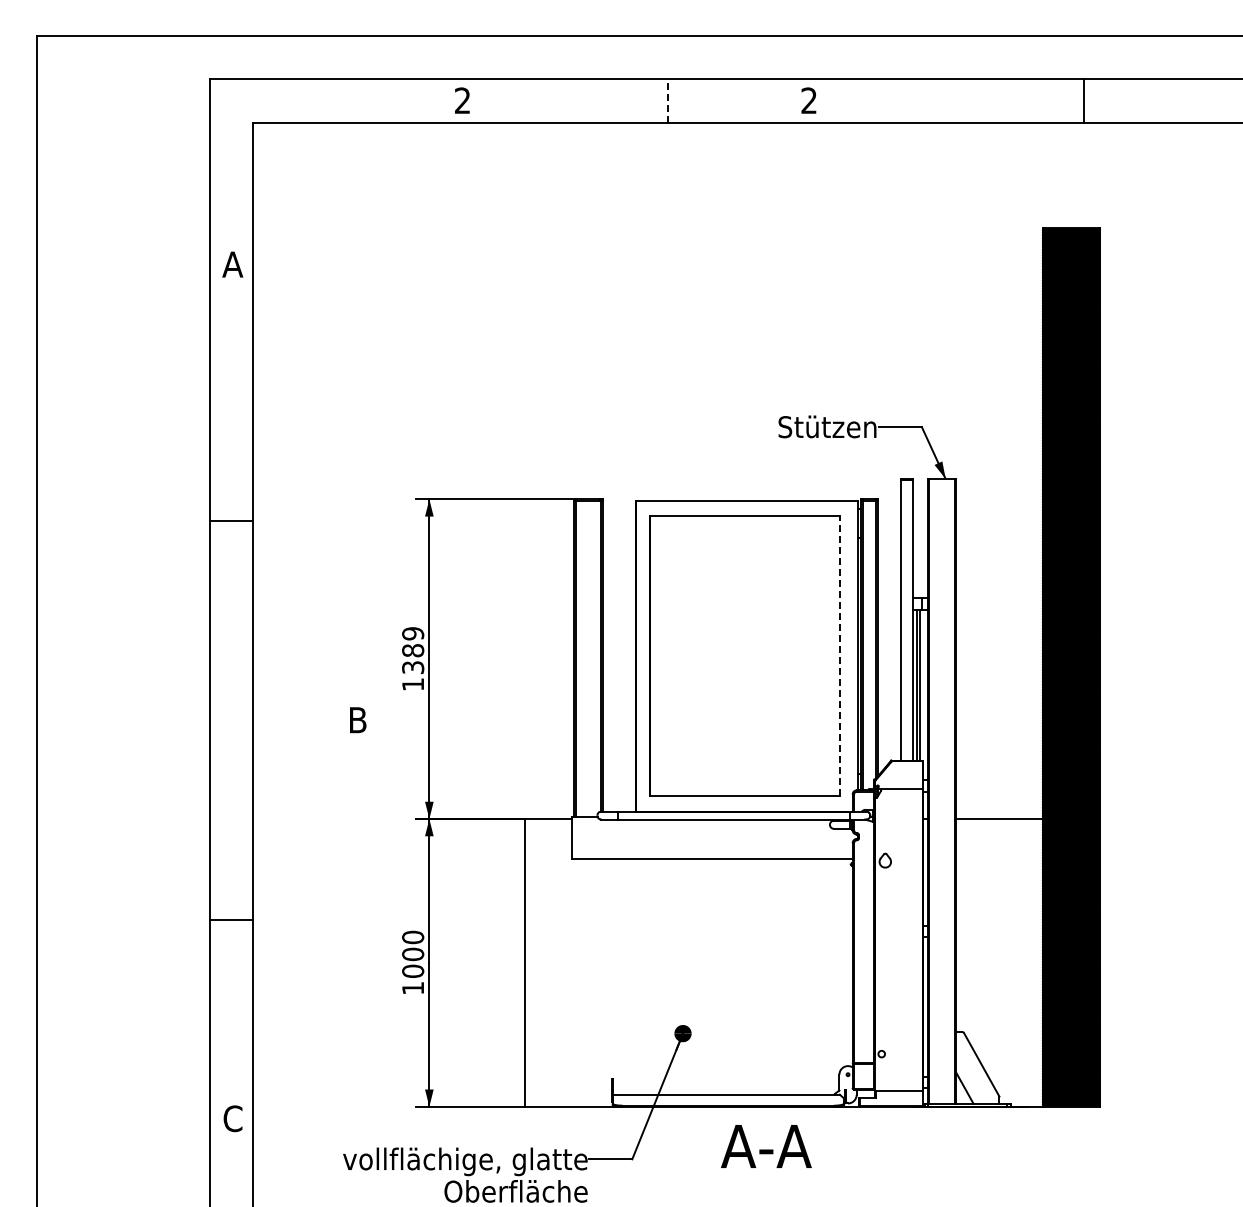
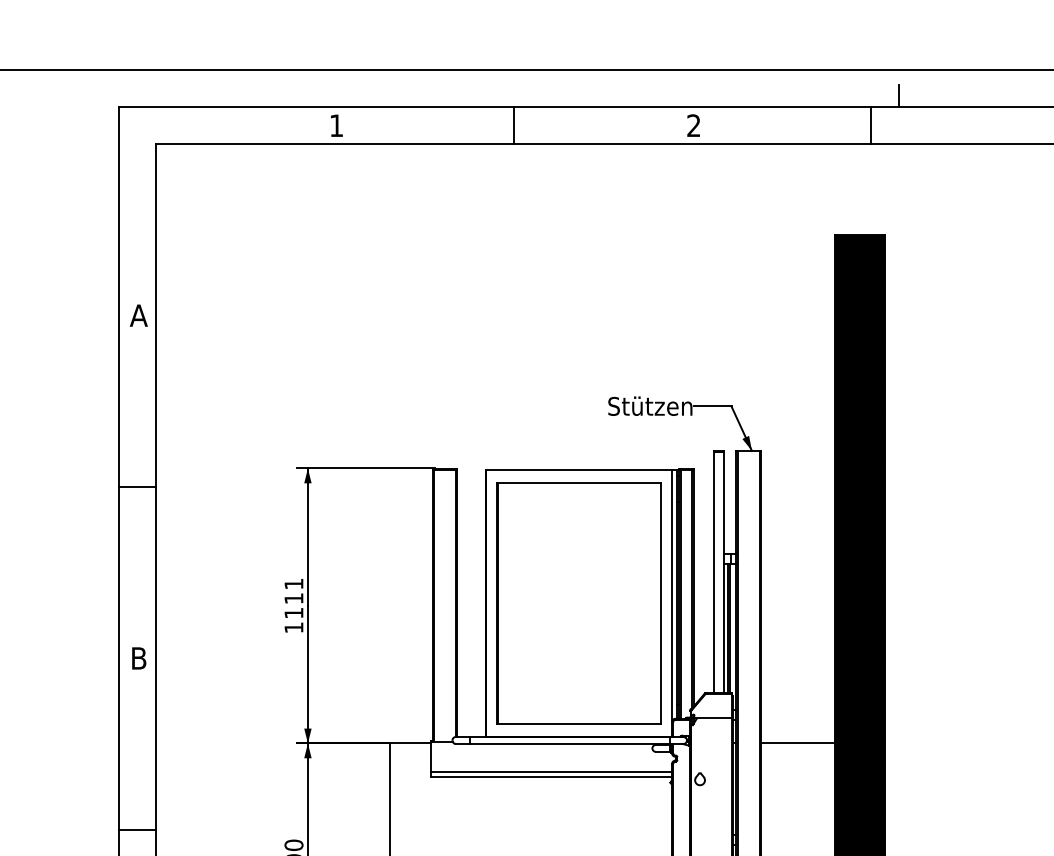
line: (1116, 66) -> (898, 96), added
text: (462, 100) -> (336, 125), 2 -> 1
line: (668, 100) -> (513, 125), dashed -> solid
text: (808, 100) -> (693, 125), moved
text: (232, 264) -> (138, 315), moved
line: (853, 646) -> (672, 595), added
text: (413, 650) -> (294, 598), 1389 -> 1111
line: (839, 655) -> (660, 602), dashed -> solid
text: (358, 720) -> (139, 658), moved
line: (711, 852) -> (550, 772), added

